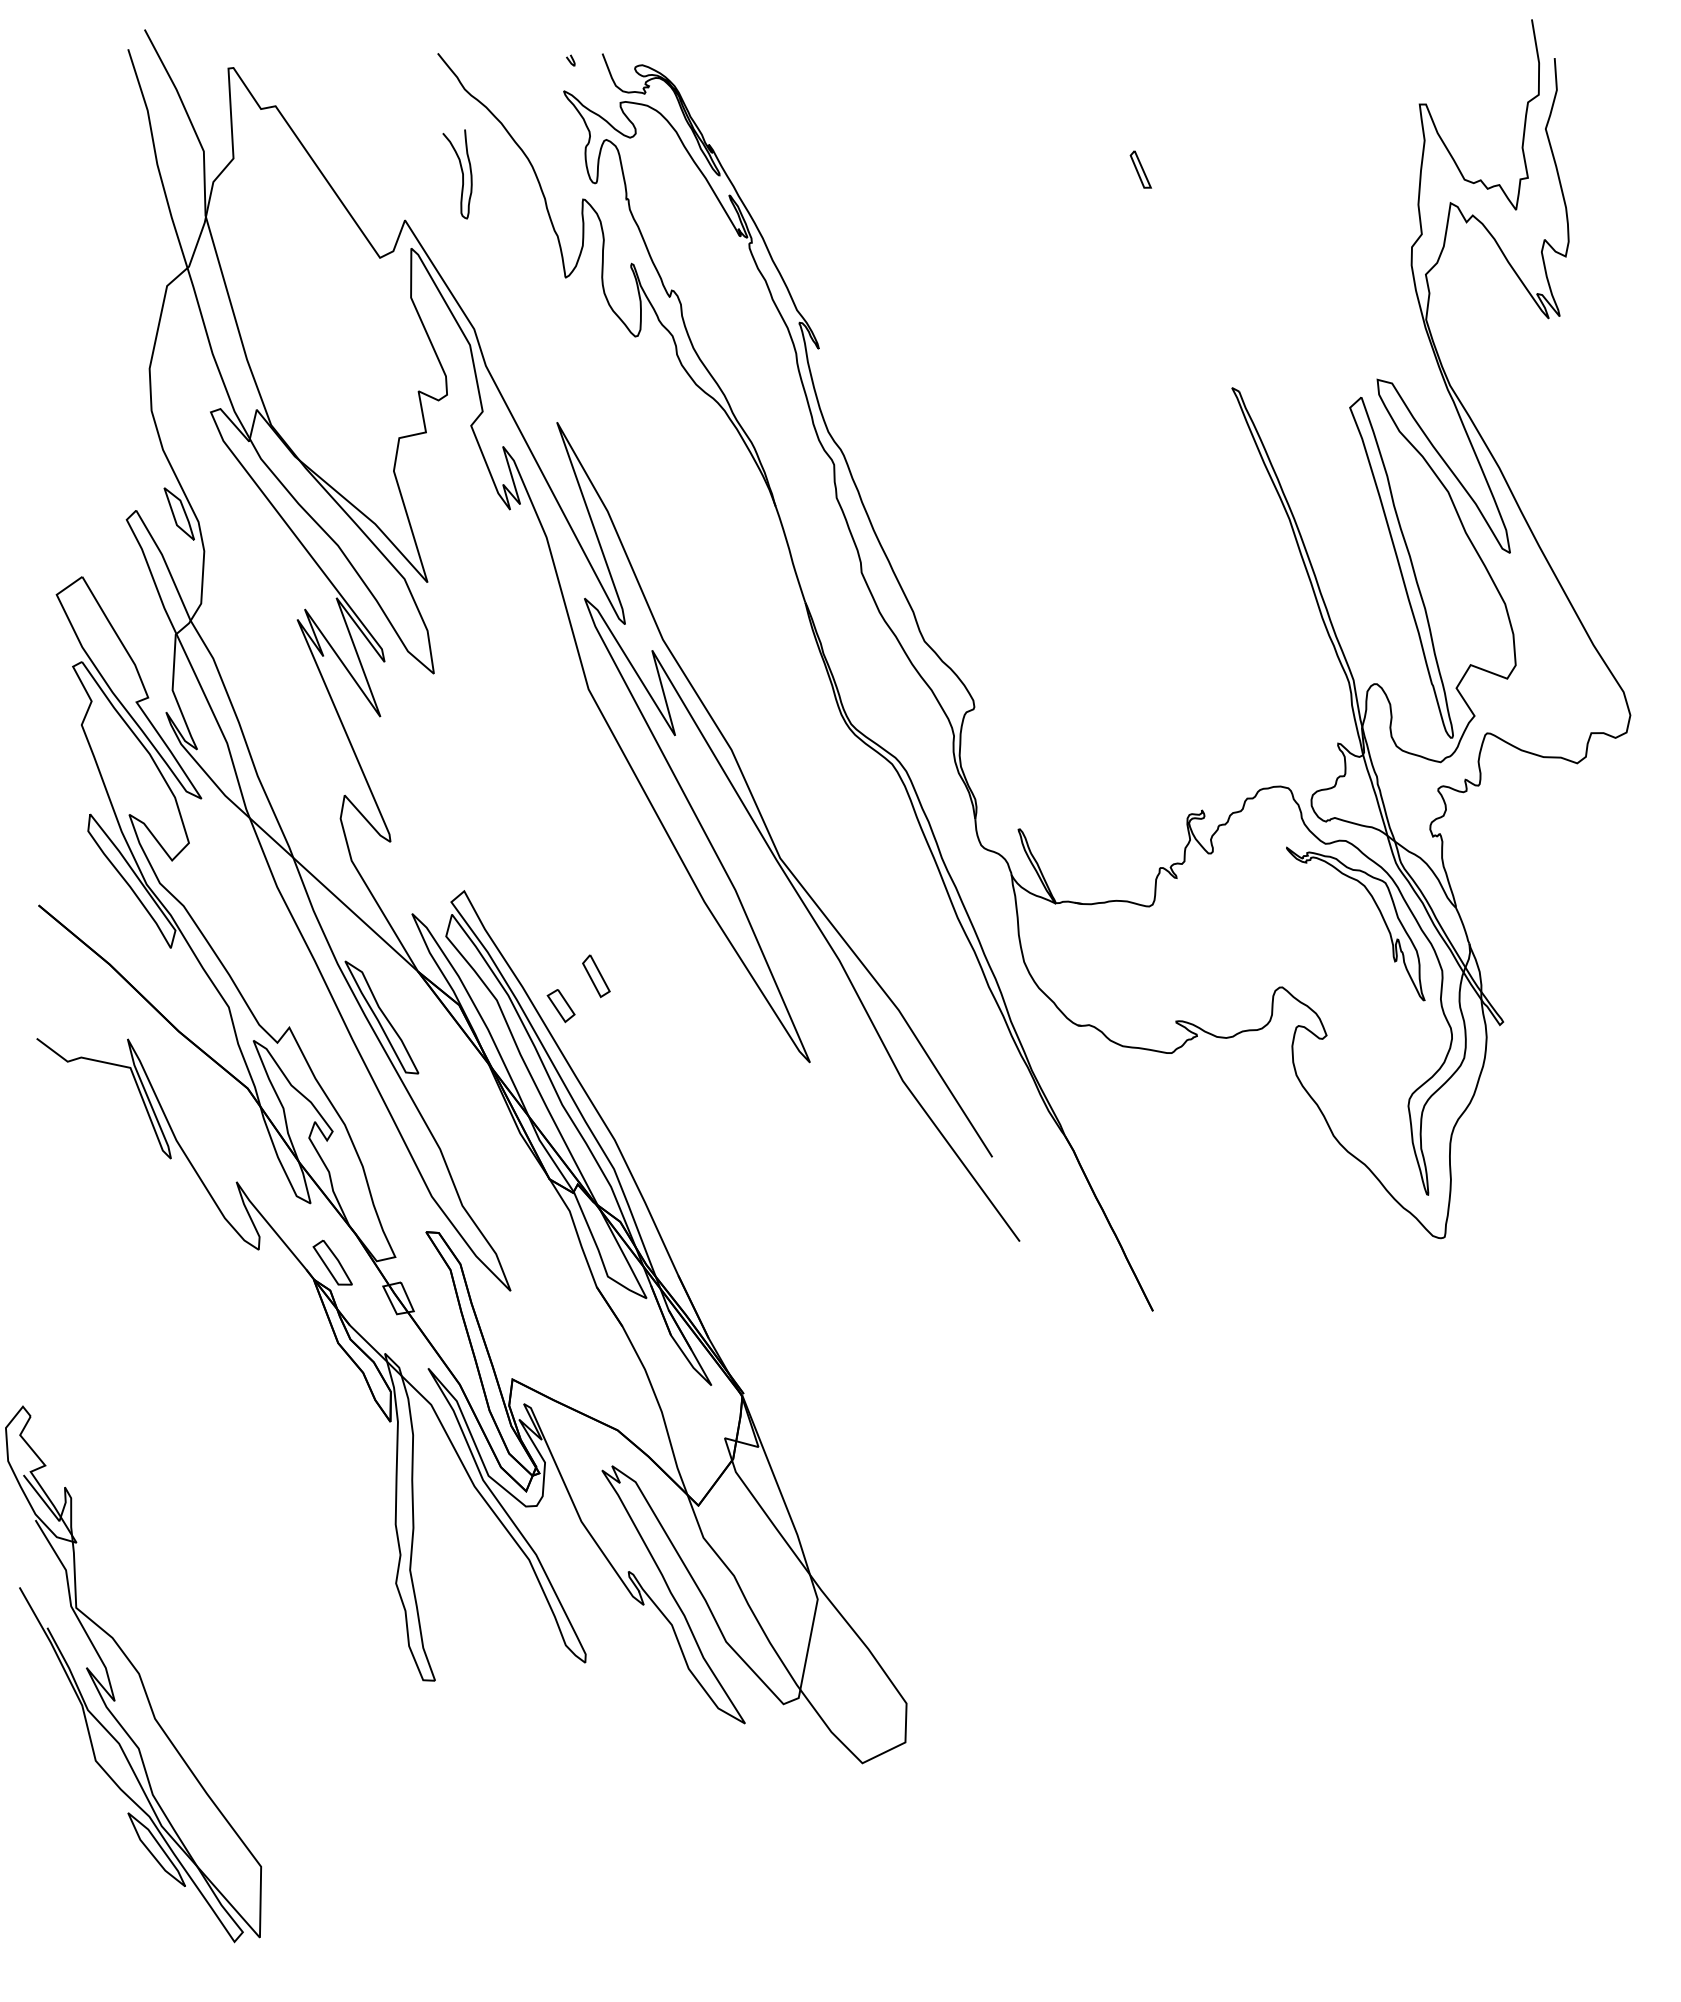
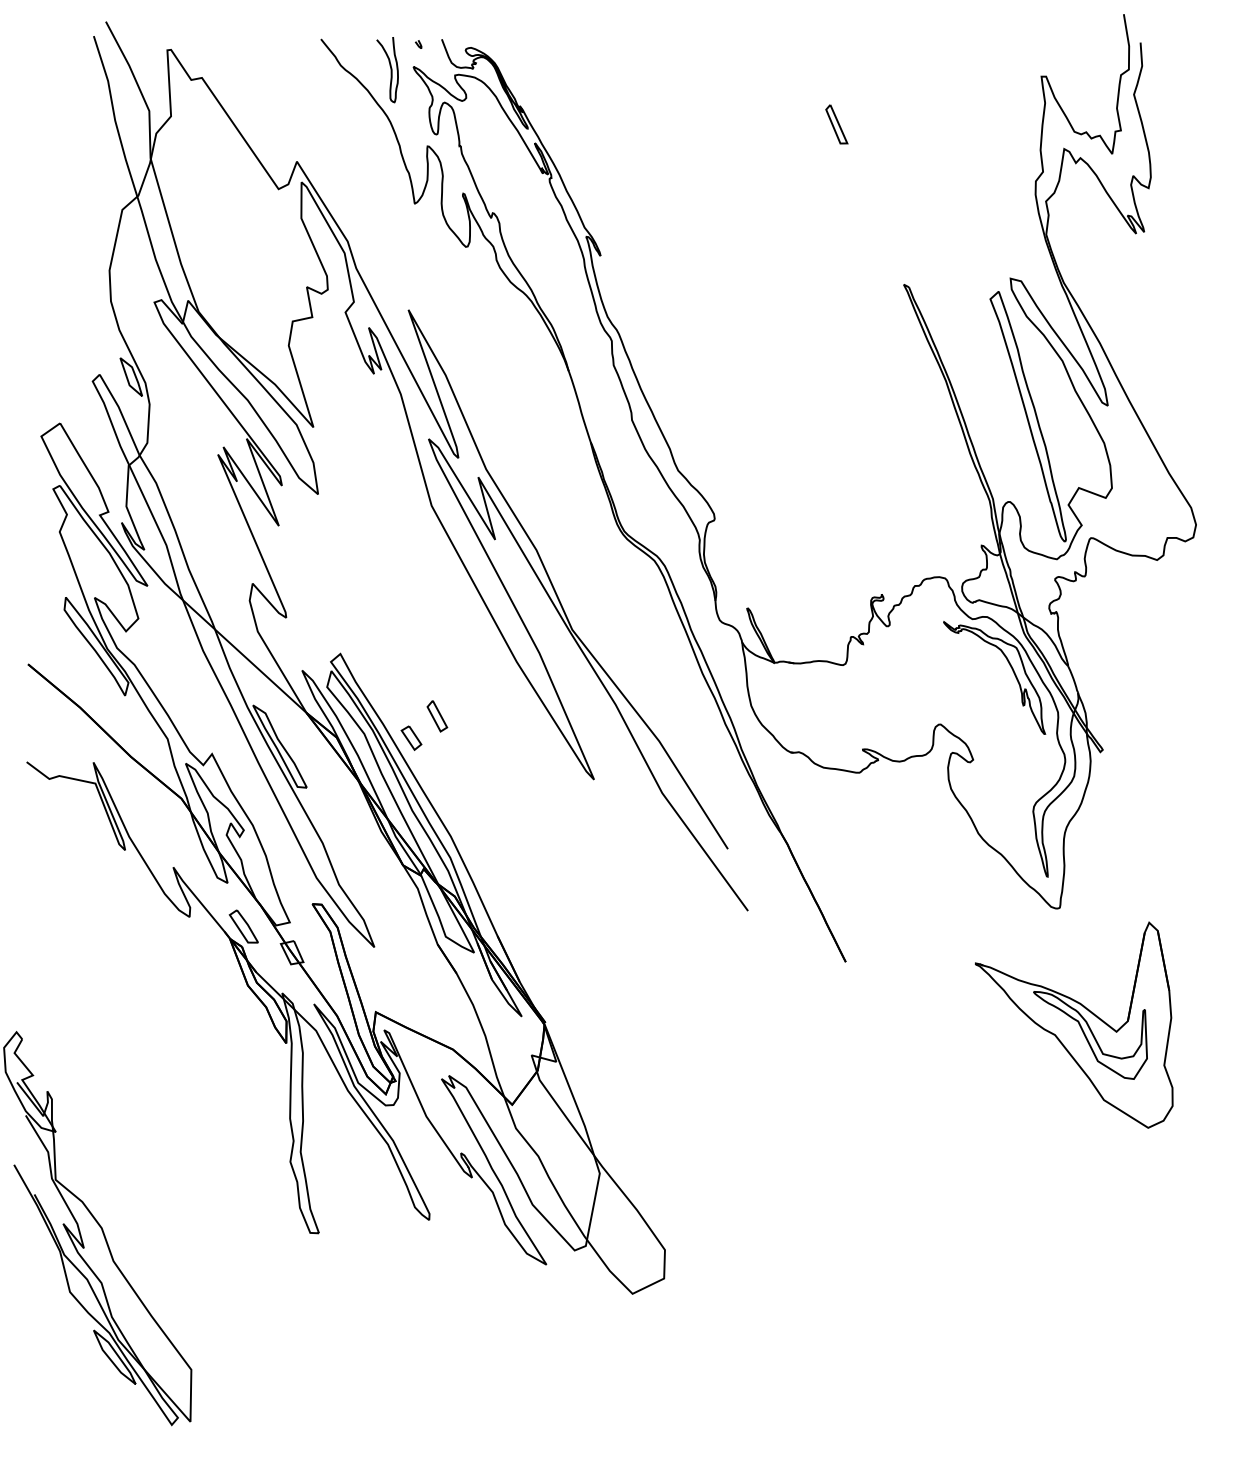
part: (1140, 169) -> (836, 124), size x1.43
curve: (461, 172) -> (390, 68), moved
part: (1464, 1396) -> (1074, 1024), added

